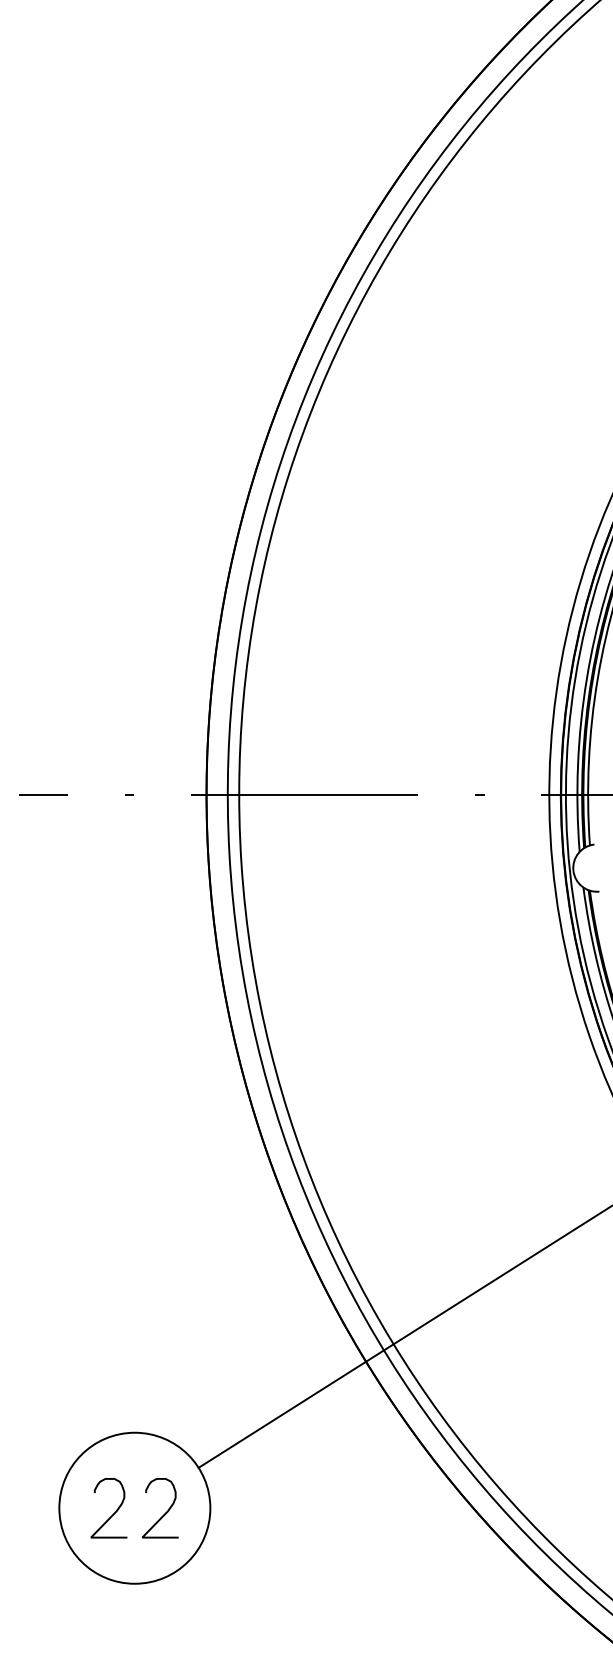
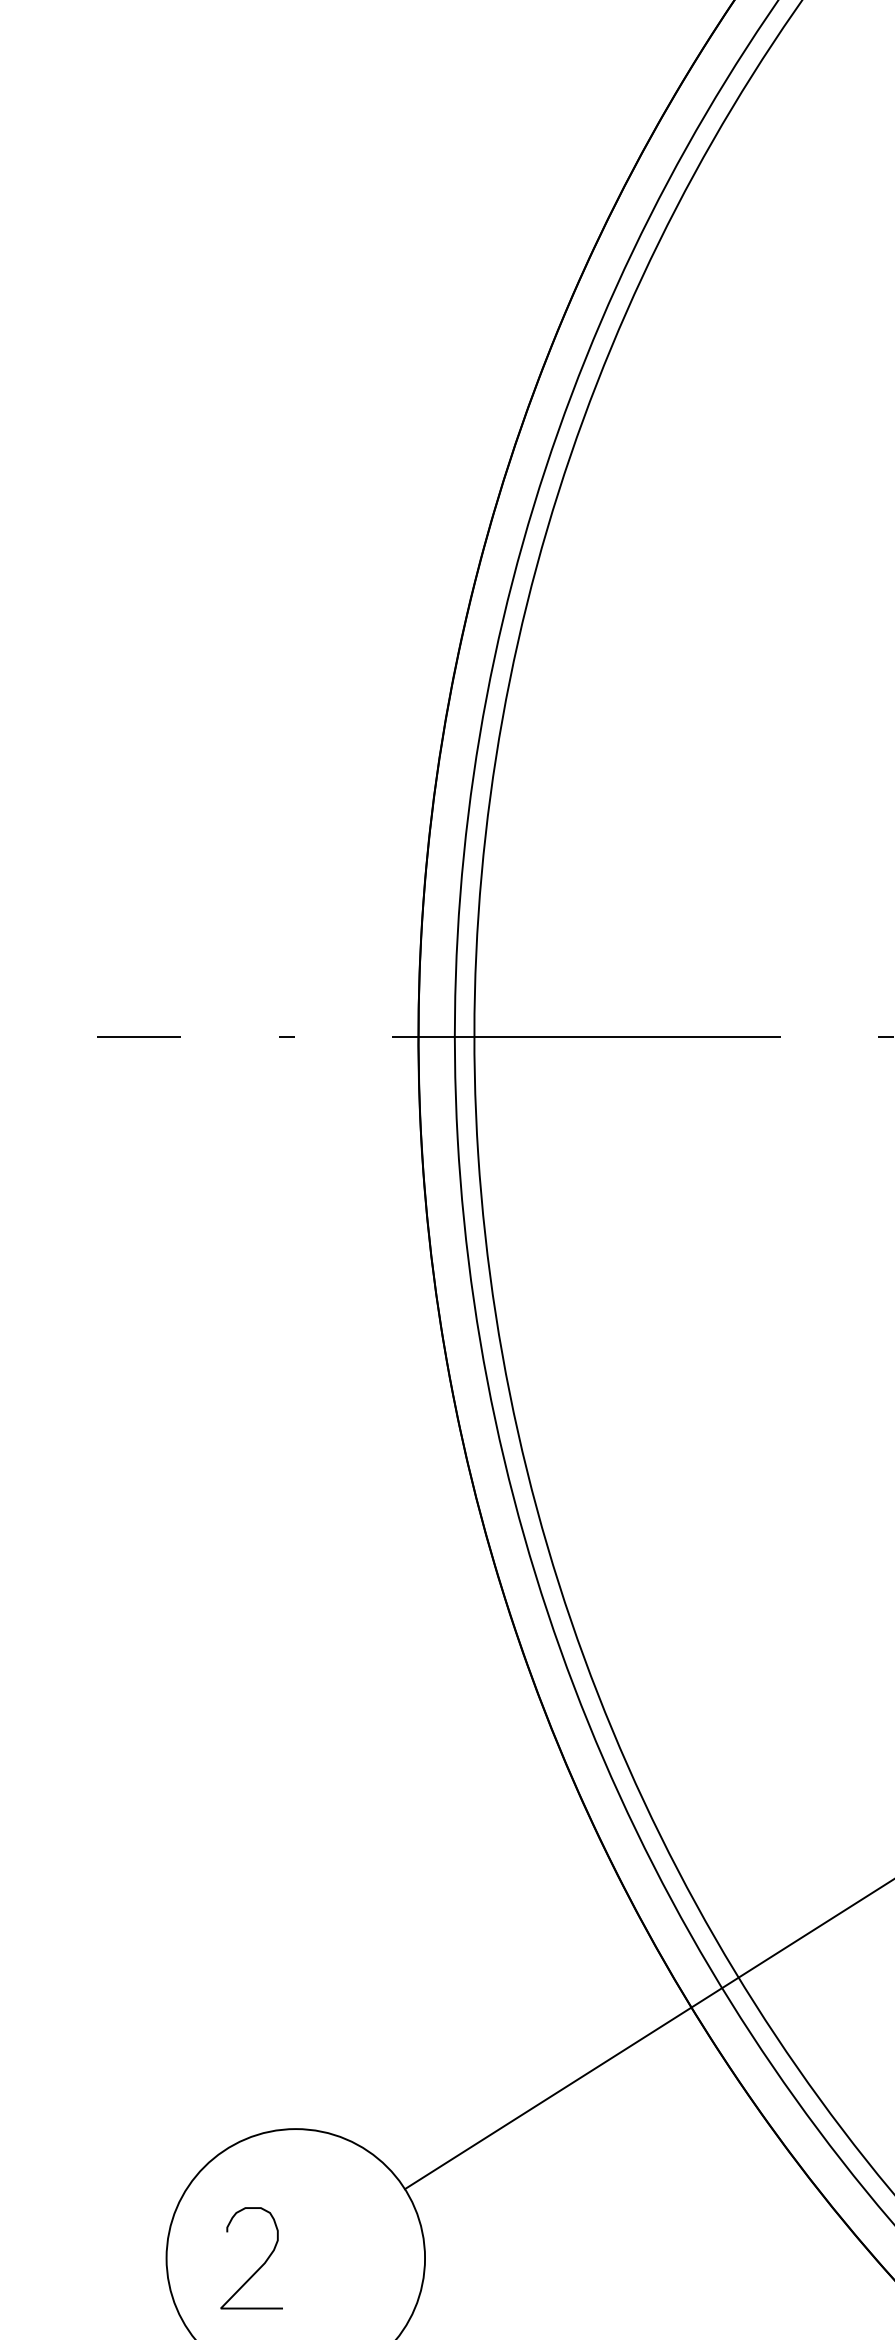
curve: (164, 1513) -> (346, 2267), removed

